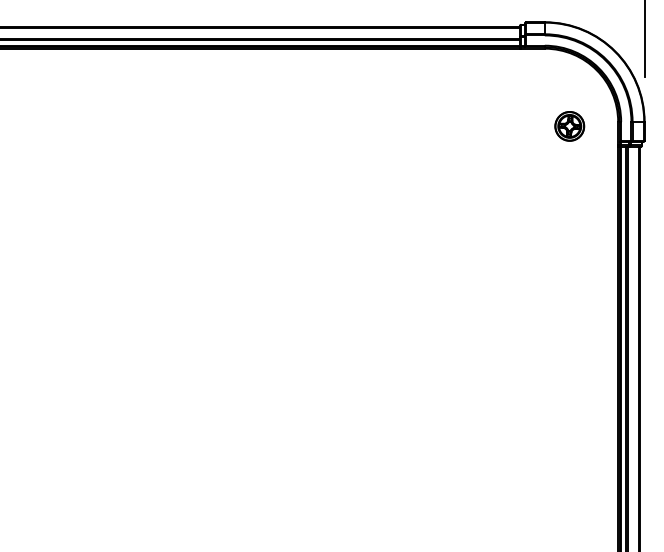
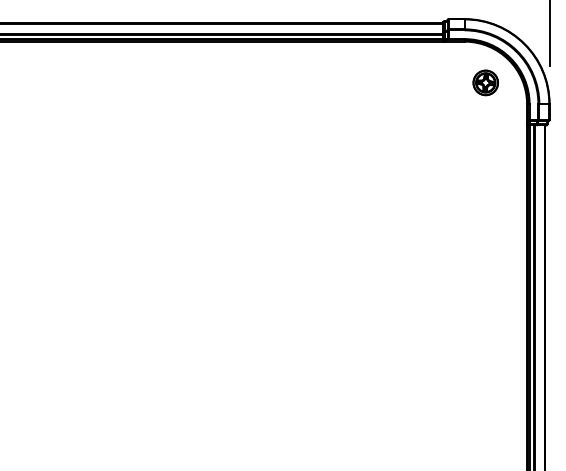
part: (569, 125) -> (485, 82), moved

